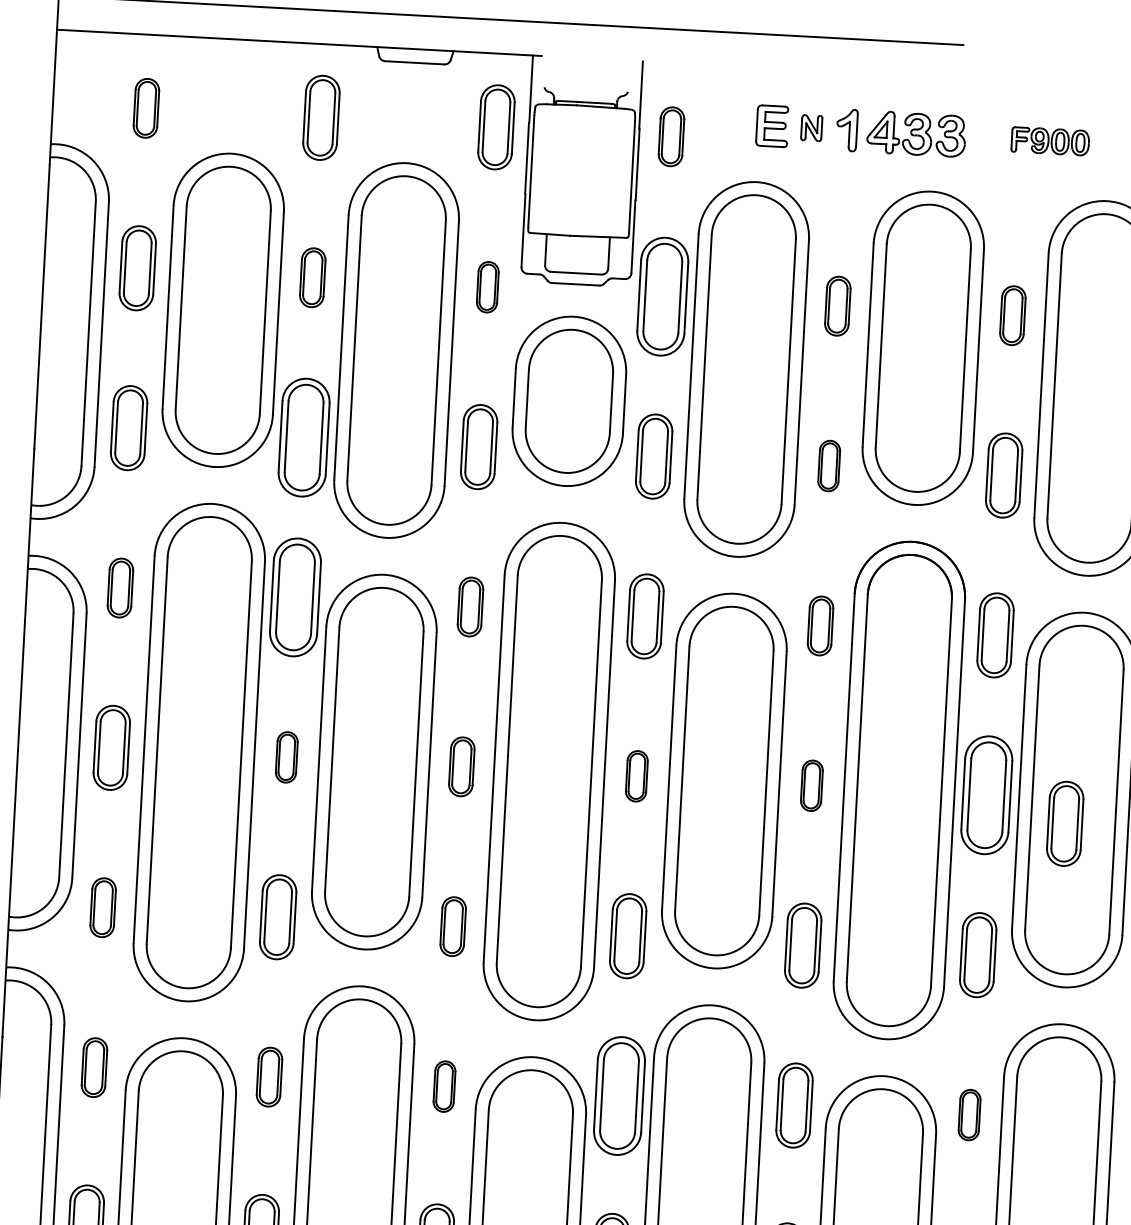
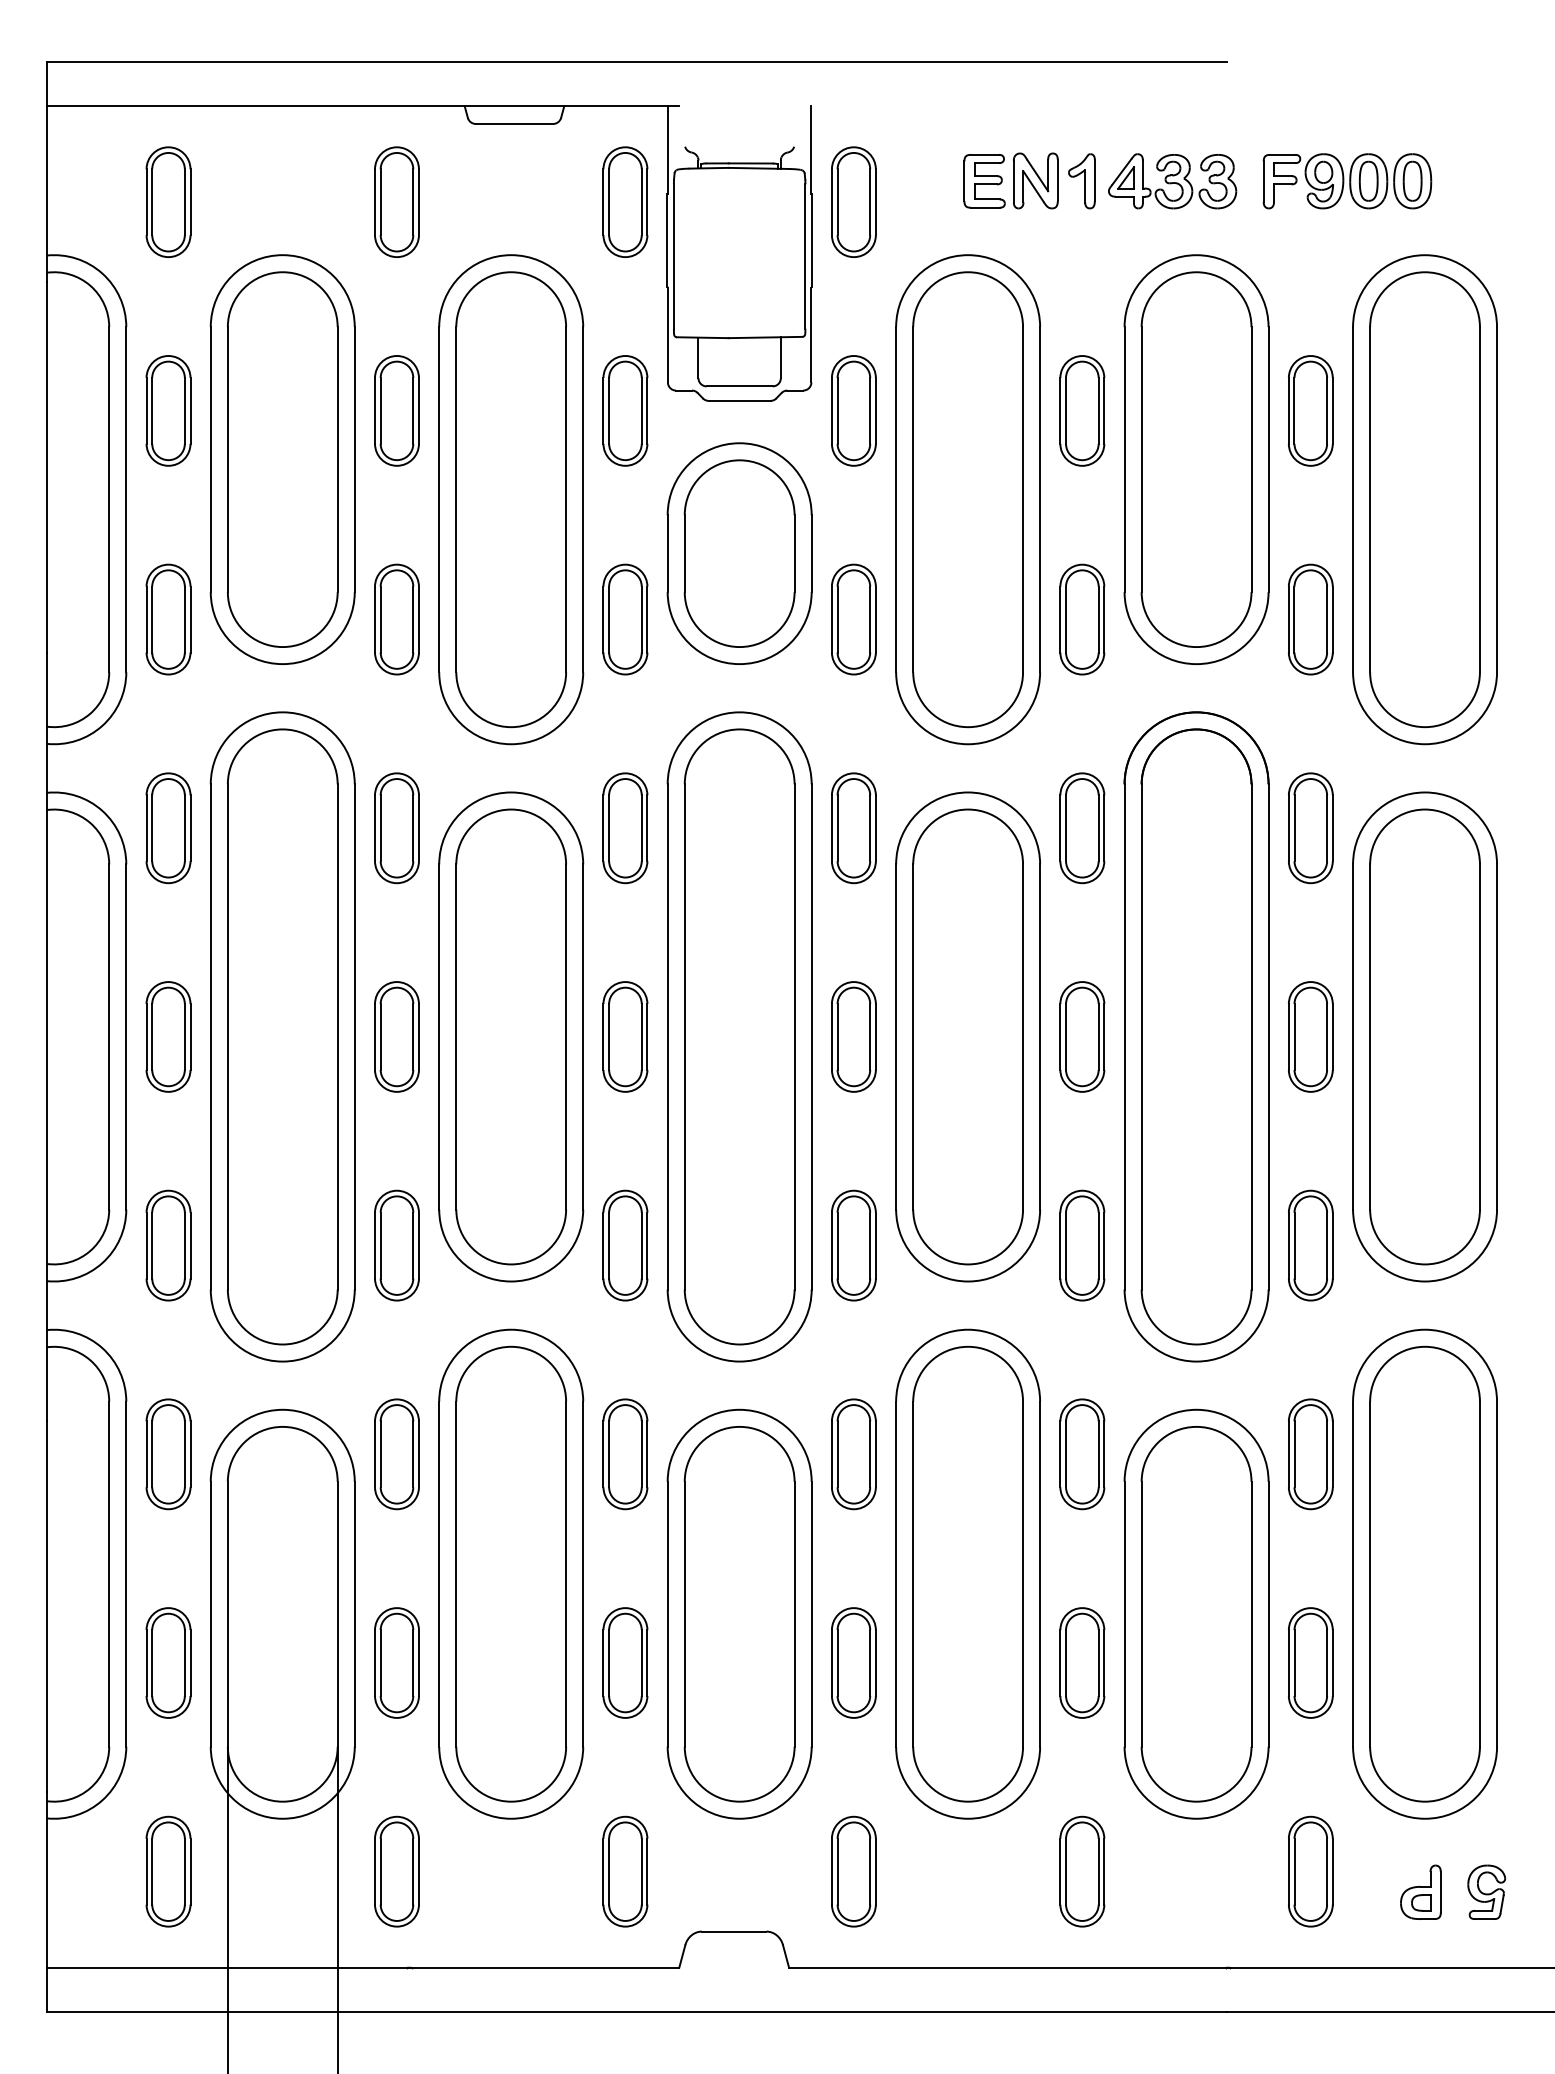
part: (146, 107) -> (168, 201), size x1.43
part: (811, 127) -> (1035, 180), size x1.67
part: (671, 136) -> (853, 201), size x1.43
part: (1050, 141) -> (1347, 181), size x1.67
part: (312, 277) -> (396, 410), size x1.43
part: (487, 286) -> (625, 410), size x1.67
part: (662, 296) -> (853, 410), size x0.71
part: (837, 305) -> (1082, 410), size x1.43
part: (1012, 315) -> (1310, 410), size x1.43
part: (303, 437) -> (396, 619), size x0.71
part: (829, 466) -> (1082, 619), size x1.67
part: (120, 588) -> (168, 828), size x1.43
part: (295, 597) -> (396, 828), size x0.71
part: (470, 607) -> (625, 828), size x1.43
part: (820, 626) -> (1082, 828), size x1.43
part: (286, 756) -> (396, 1036), size x1.67
part: (461, 766) -> (625, 1036), size x1.43
part: (636, 775) -> (853, 1036), size x1.67
part: (811, 785) -> (1082, 1036), size x1.67
part: (986, 794) -> (1310, 1036), size x0.71
part: (1065, 823) -> (1414, 1068), removed
part: (103, 907) -> (168, 1245), size x1.43
part: (453, 926) -> (625, 1245), size x1.43
part: (94, 1067) -> (168, 1454), size x1.43
part: (269, 1077) -> (396, 1454), size x1.43
part: (444, 1086) -> (625, 1454), size x1.67
part: (619, 1096) -> (853, 1454), size x0.71
part: (969, 1115) -> (1310, 1454), size x1.67

